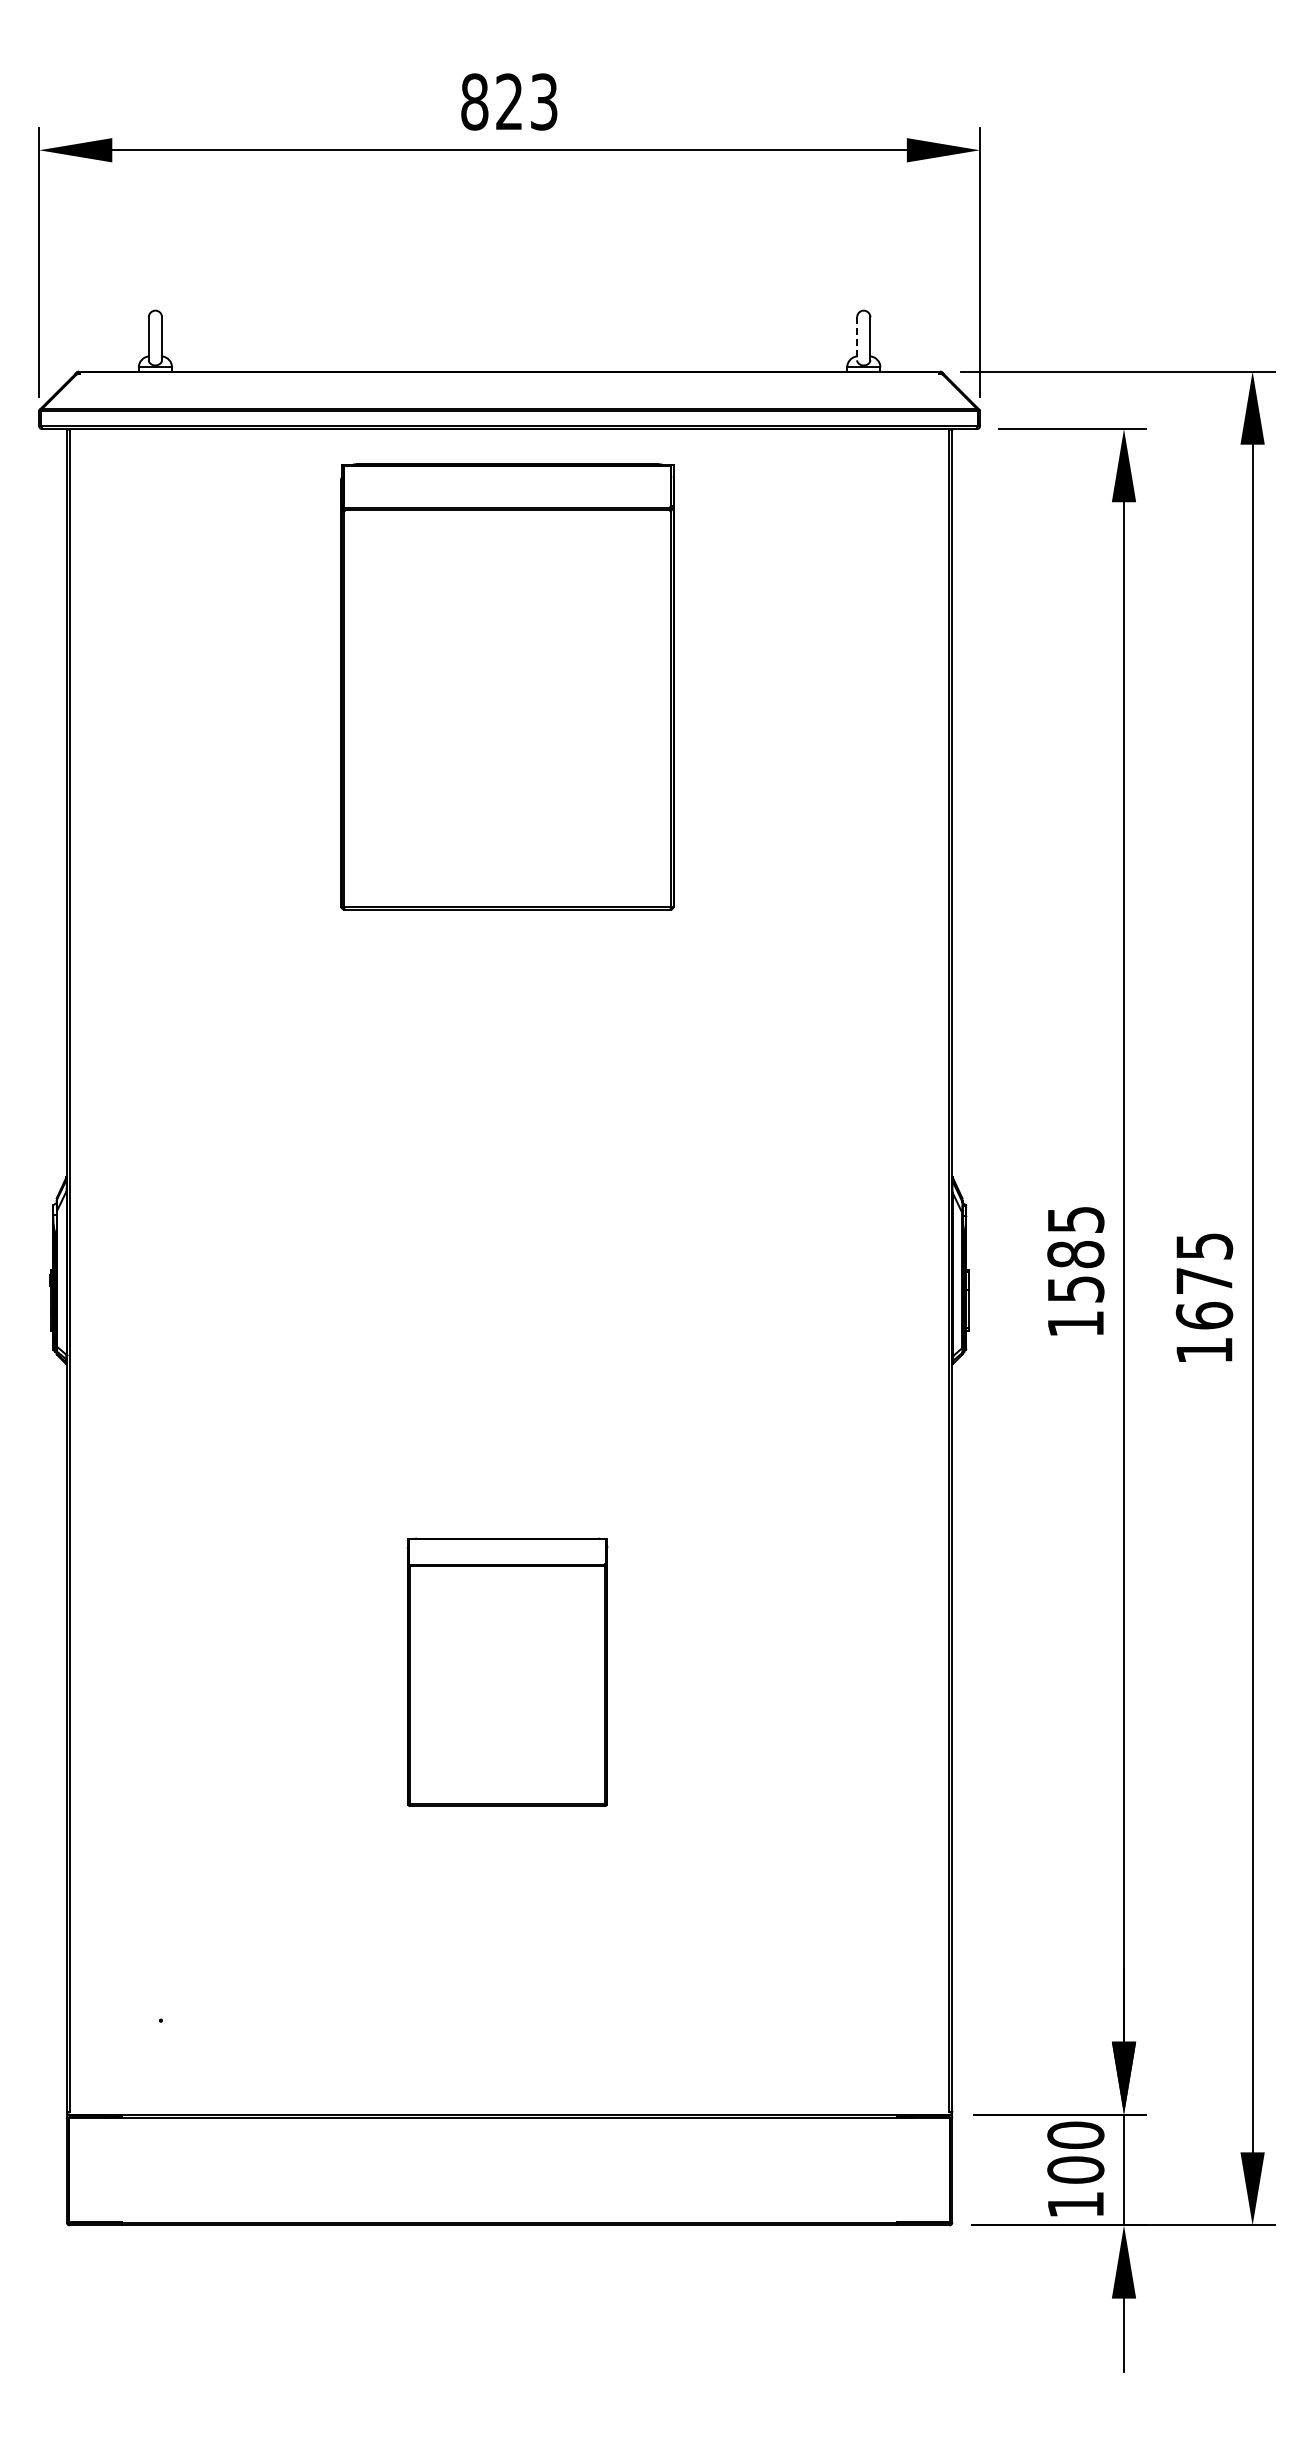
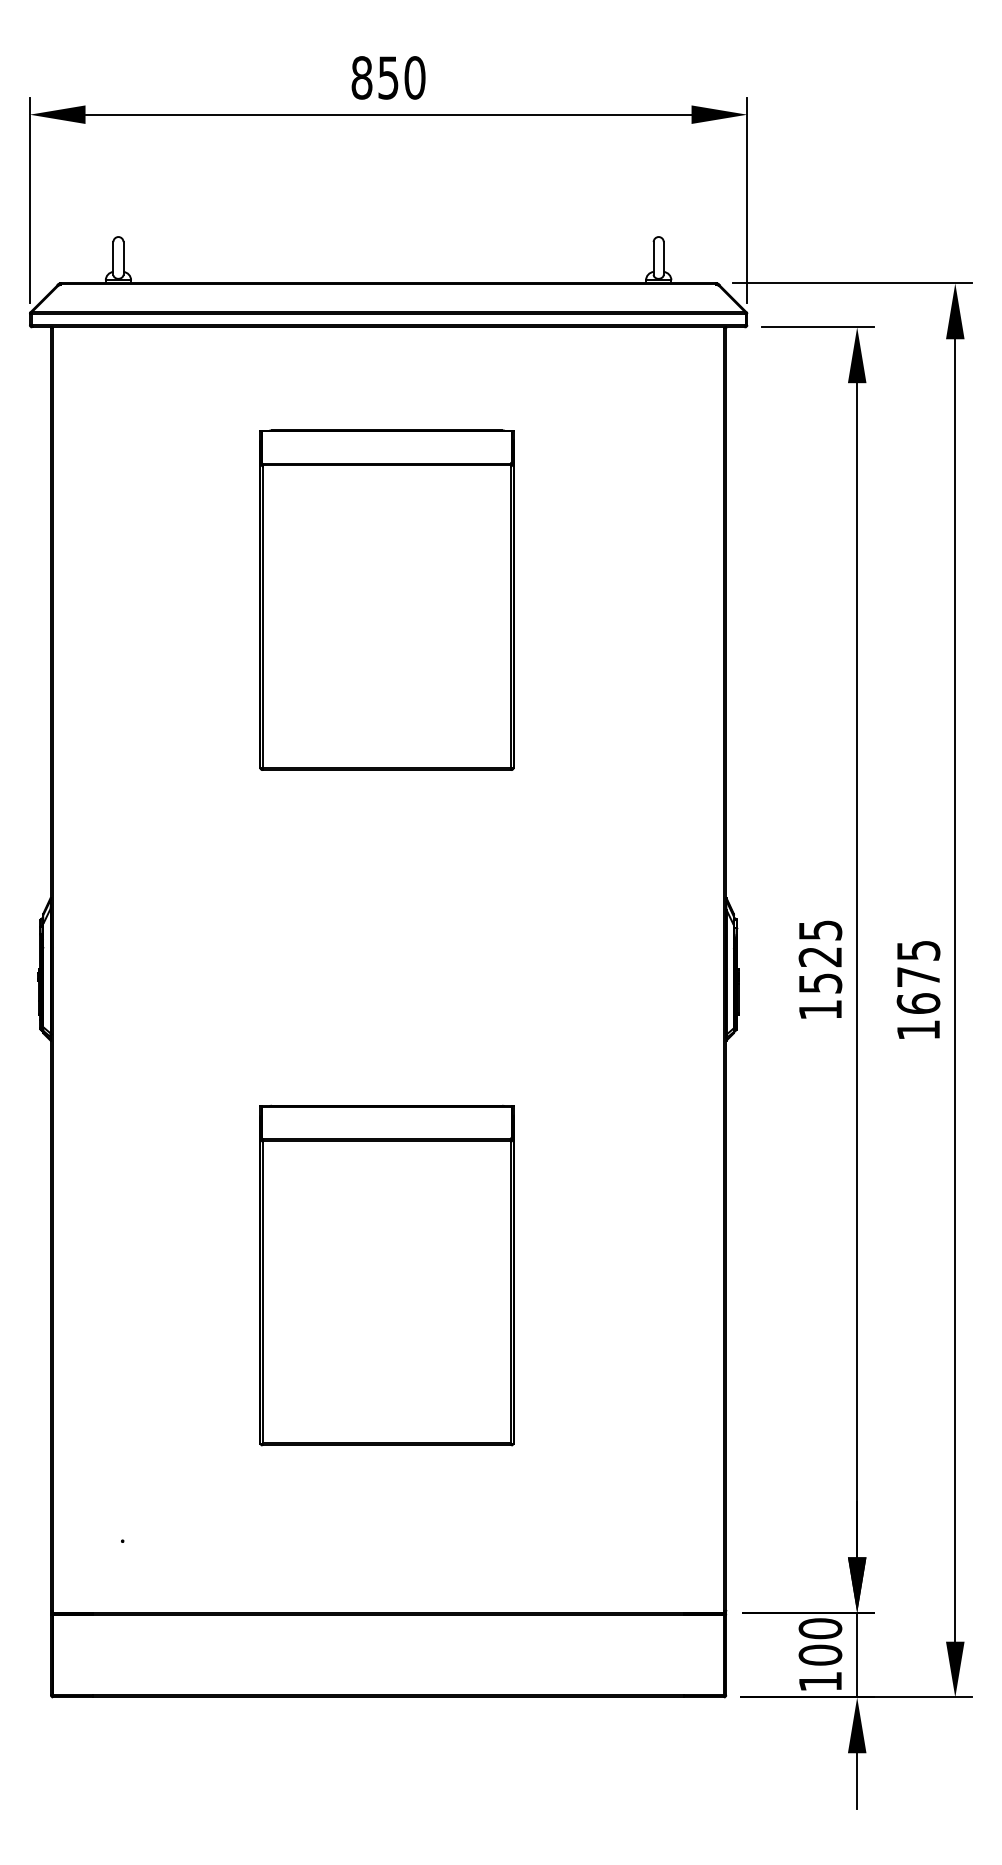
text: (527, 101) -> (402, 77), 823 -> 850
line: (857, 338) -> (653, 258), dashed -> solid
part: (507, 686) -> (386, 599), moved
text: (1075, 1254) -> (820, 956), 1585 -> 1525
part: (507, 1671) -> (386, 1274), size x1.67

